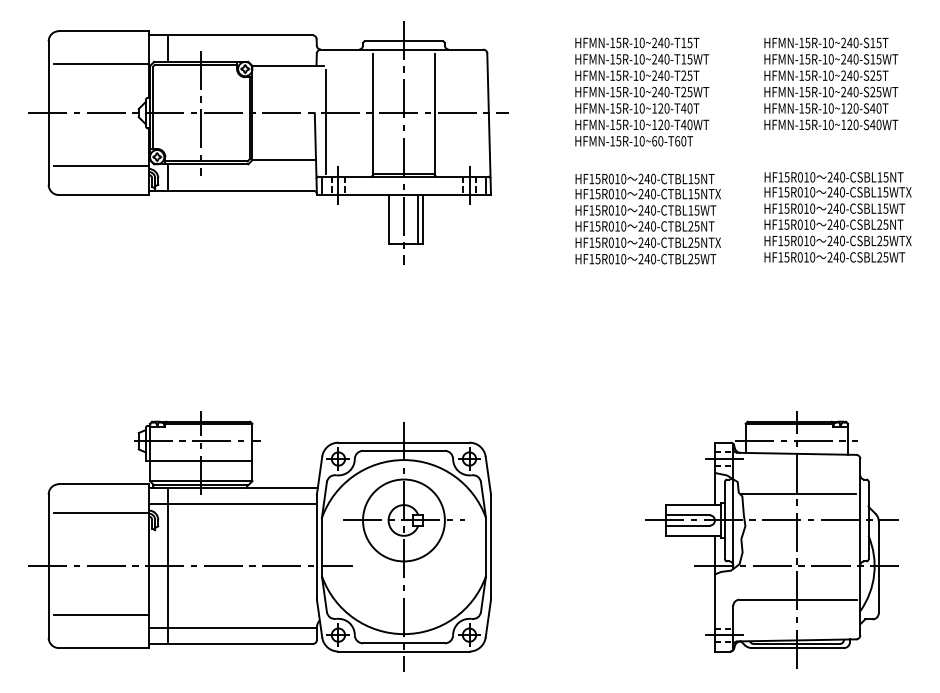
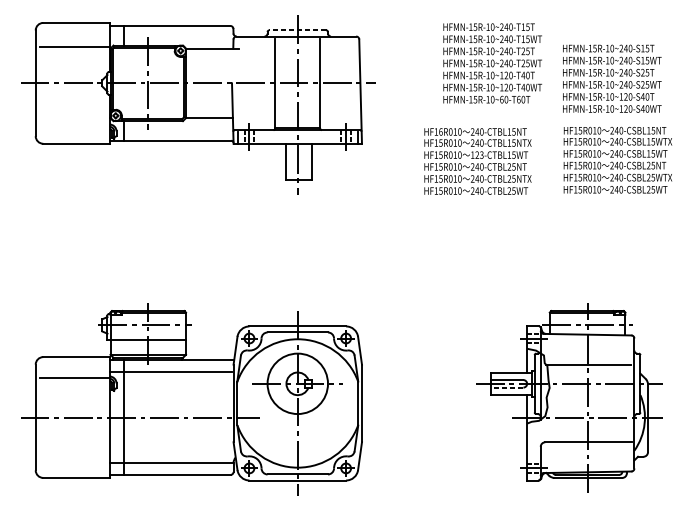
line: (403, 41) -> (297, 30), solid -> dashed
text: (831, 83) -> (612, 78), moved
text: (642, 91) -> (492, 62), moved
line: (325, 122) -> (239, 90), removed
line: (101, 166) -> (74, 122), removed
text: (597, 178) -> (440, 131), HF15R010 -> HF16R010
text: (647, 210) -> (477, 155), 240-CTBL15WT -> 123-CTBL15WT
line: (418, 219) -> (308, 161), removed
line: (687, 525) -> (506, 387), solid -> dashed
line: (101, 615) -> (74, 453), removed

